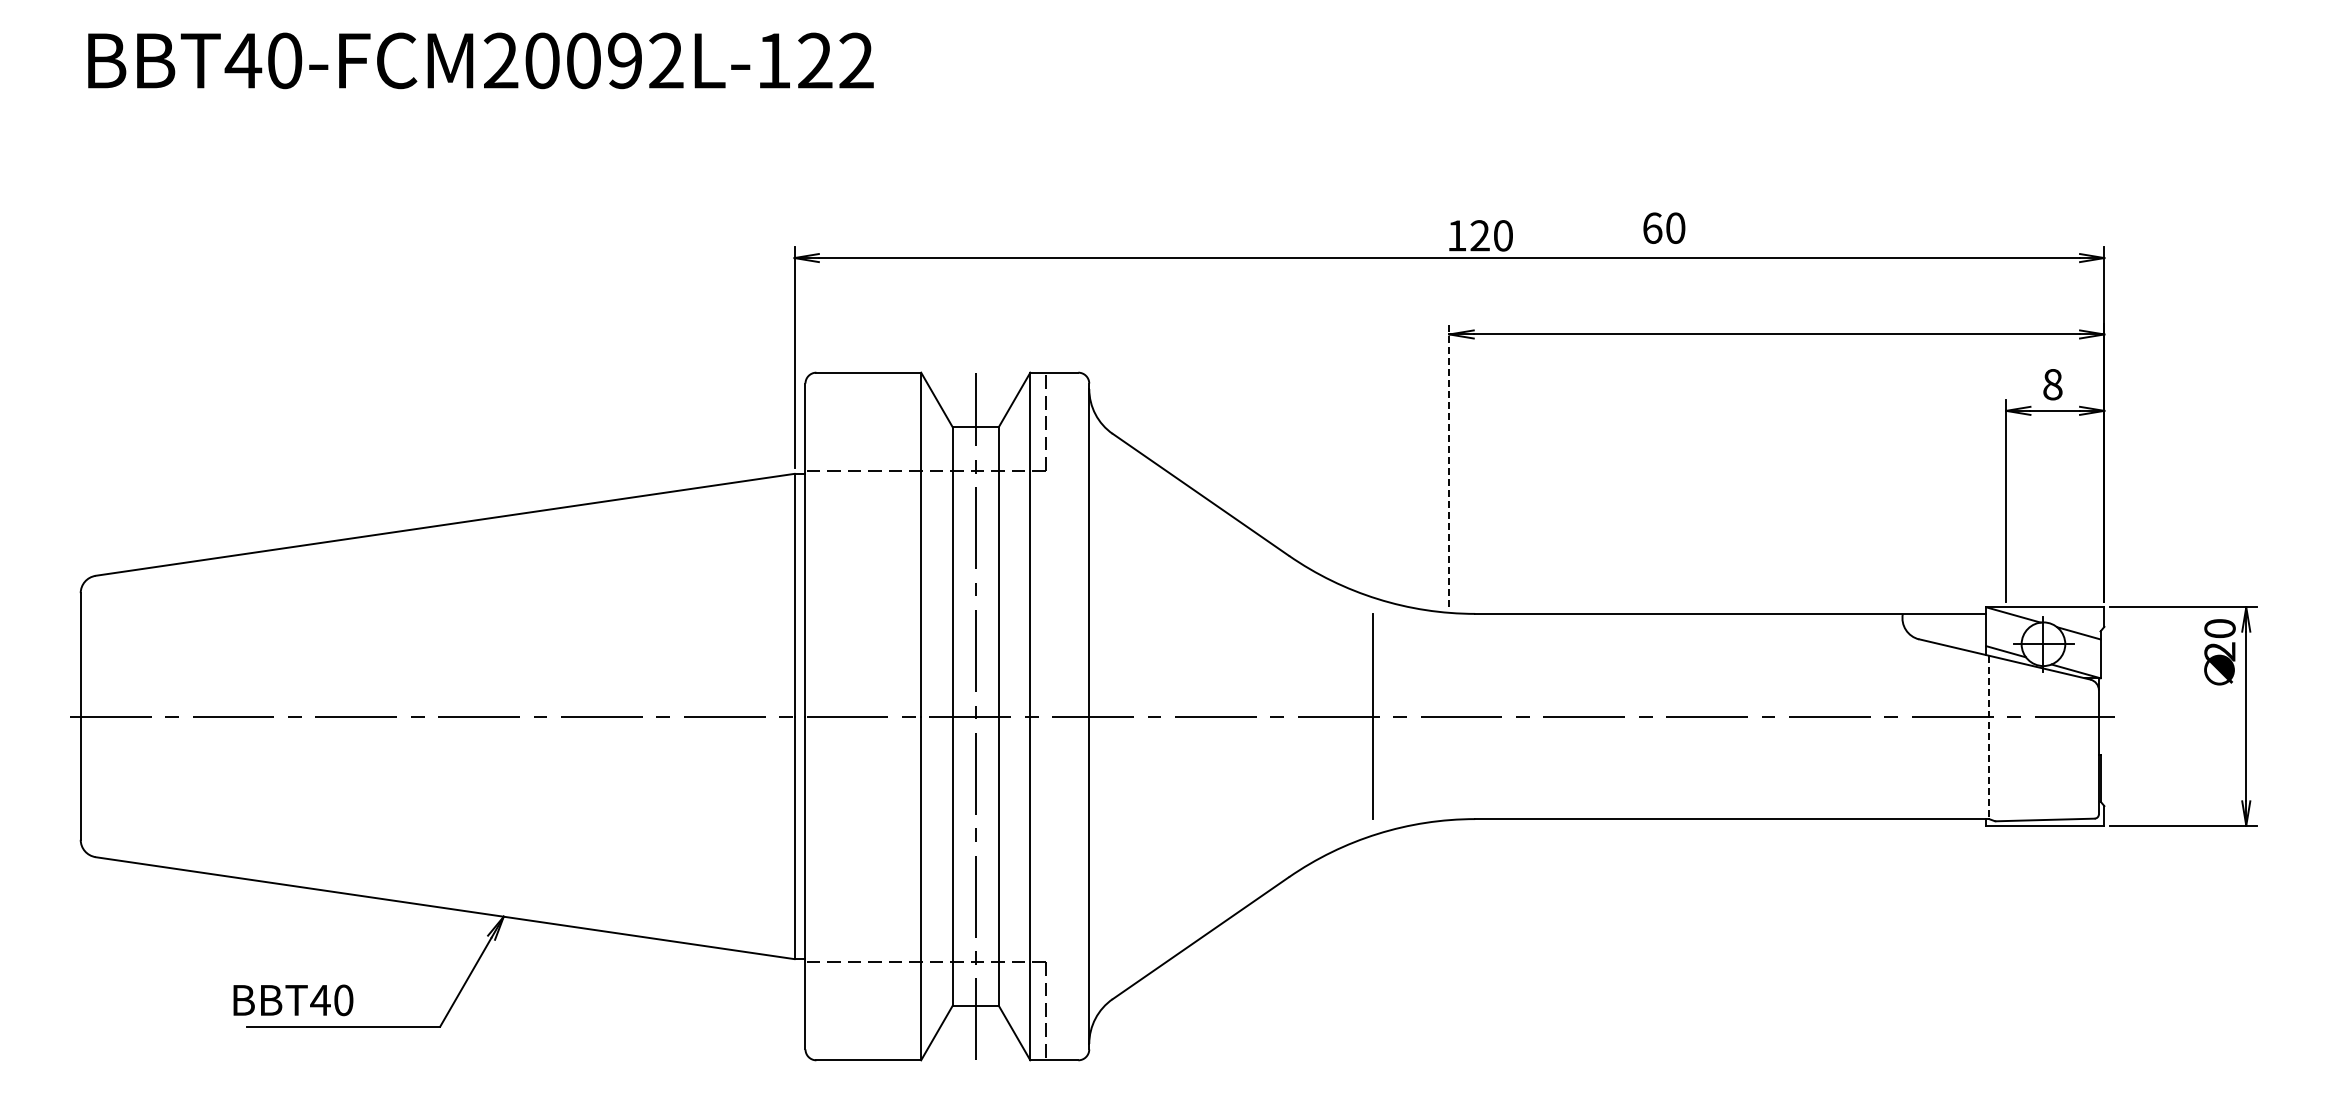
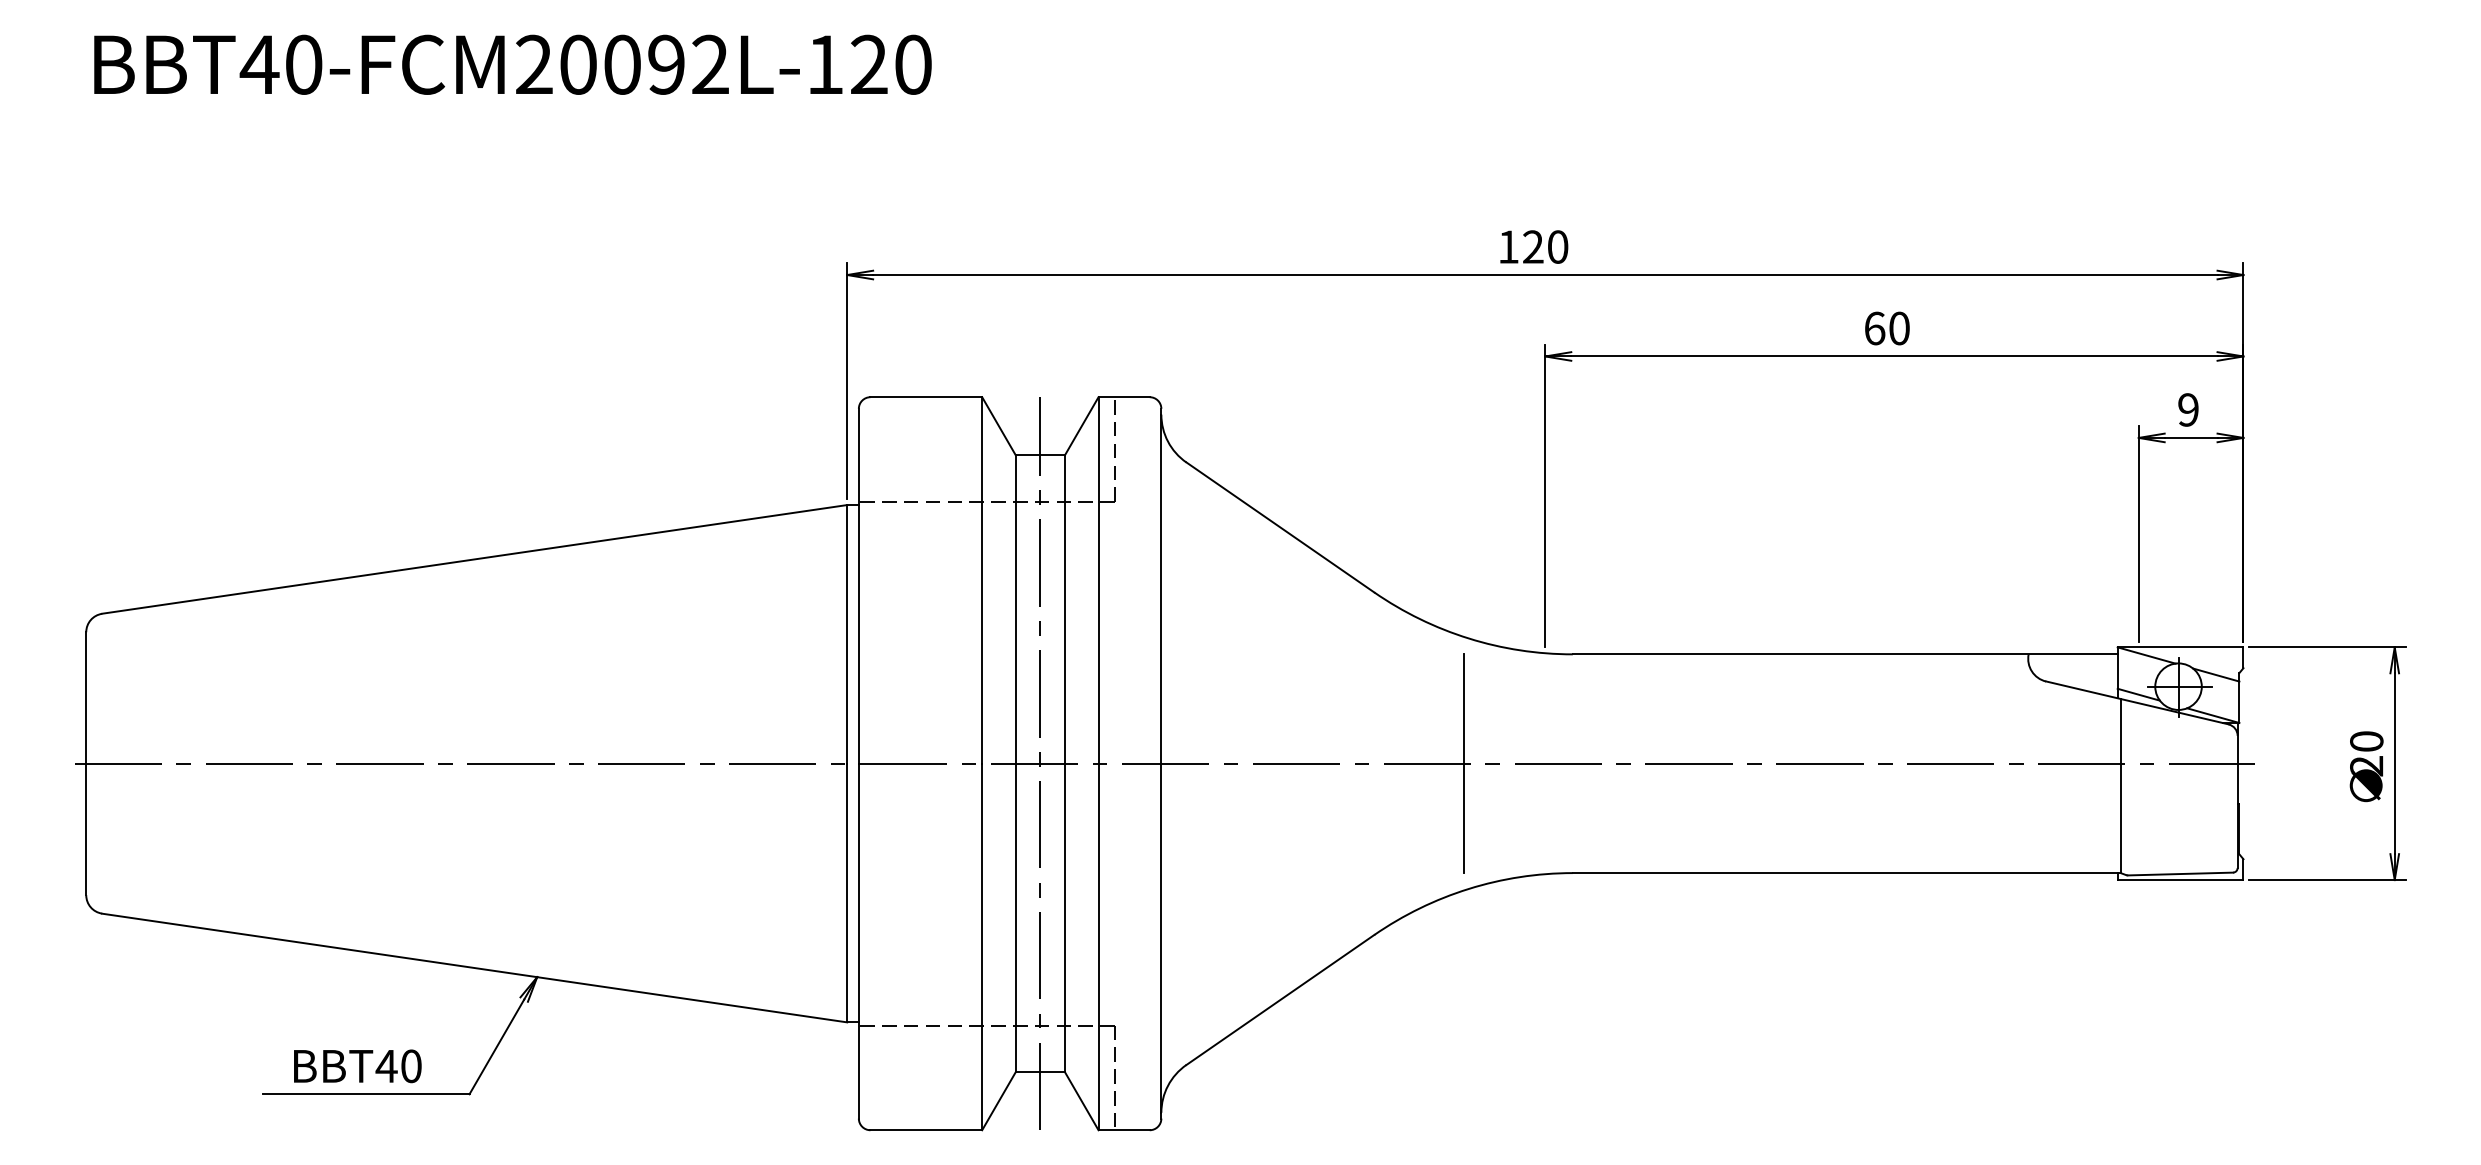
text: (856, 60) -> (913, 64), BBT40-FCM20092L-122 -> BBT40-FCM20092L-120
text: (1664, 227) -> (1887, 327), moved
text: (1480, 235) -> (1533, 246), moved
text: (2052, 384) -> (2188, 409), 8 -> 9
line: (1449, 465) -> (1545, 496), dashed -> solid
text: (2219, 652) -> (2366, 766), moved
line: (1989, 737) -> (2121, 786), dashed -> solid
text: (293, 1000) -> (357, 1066), moved

